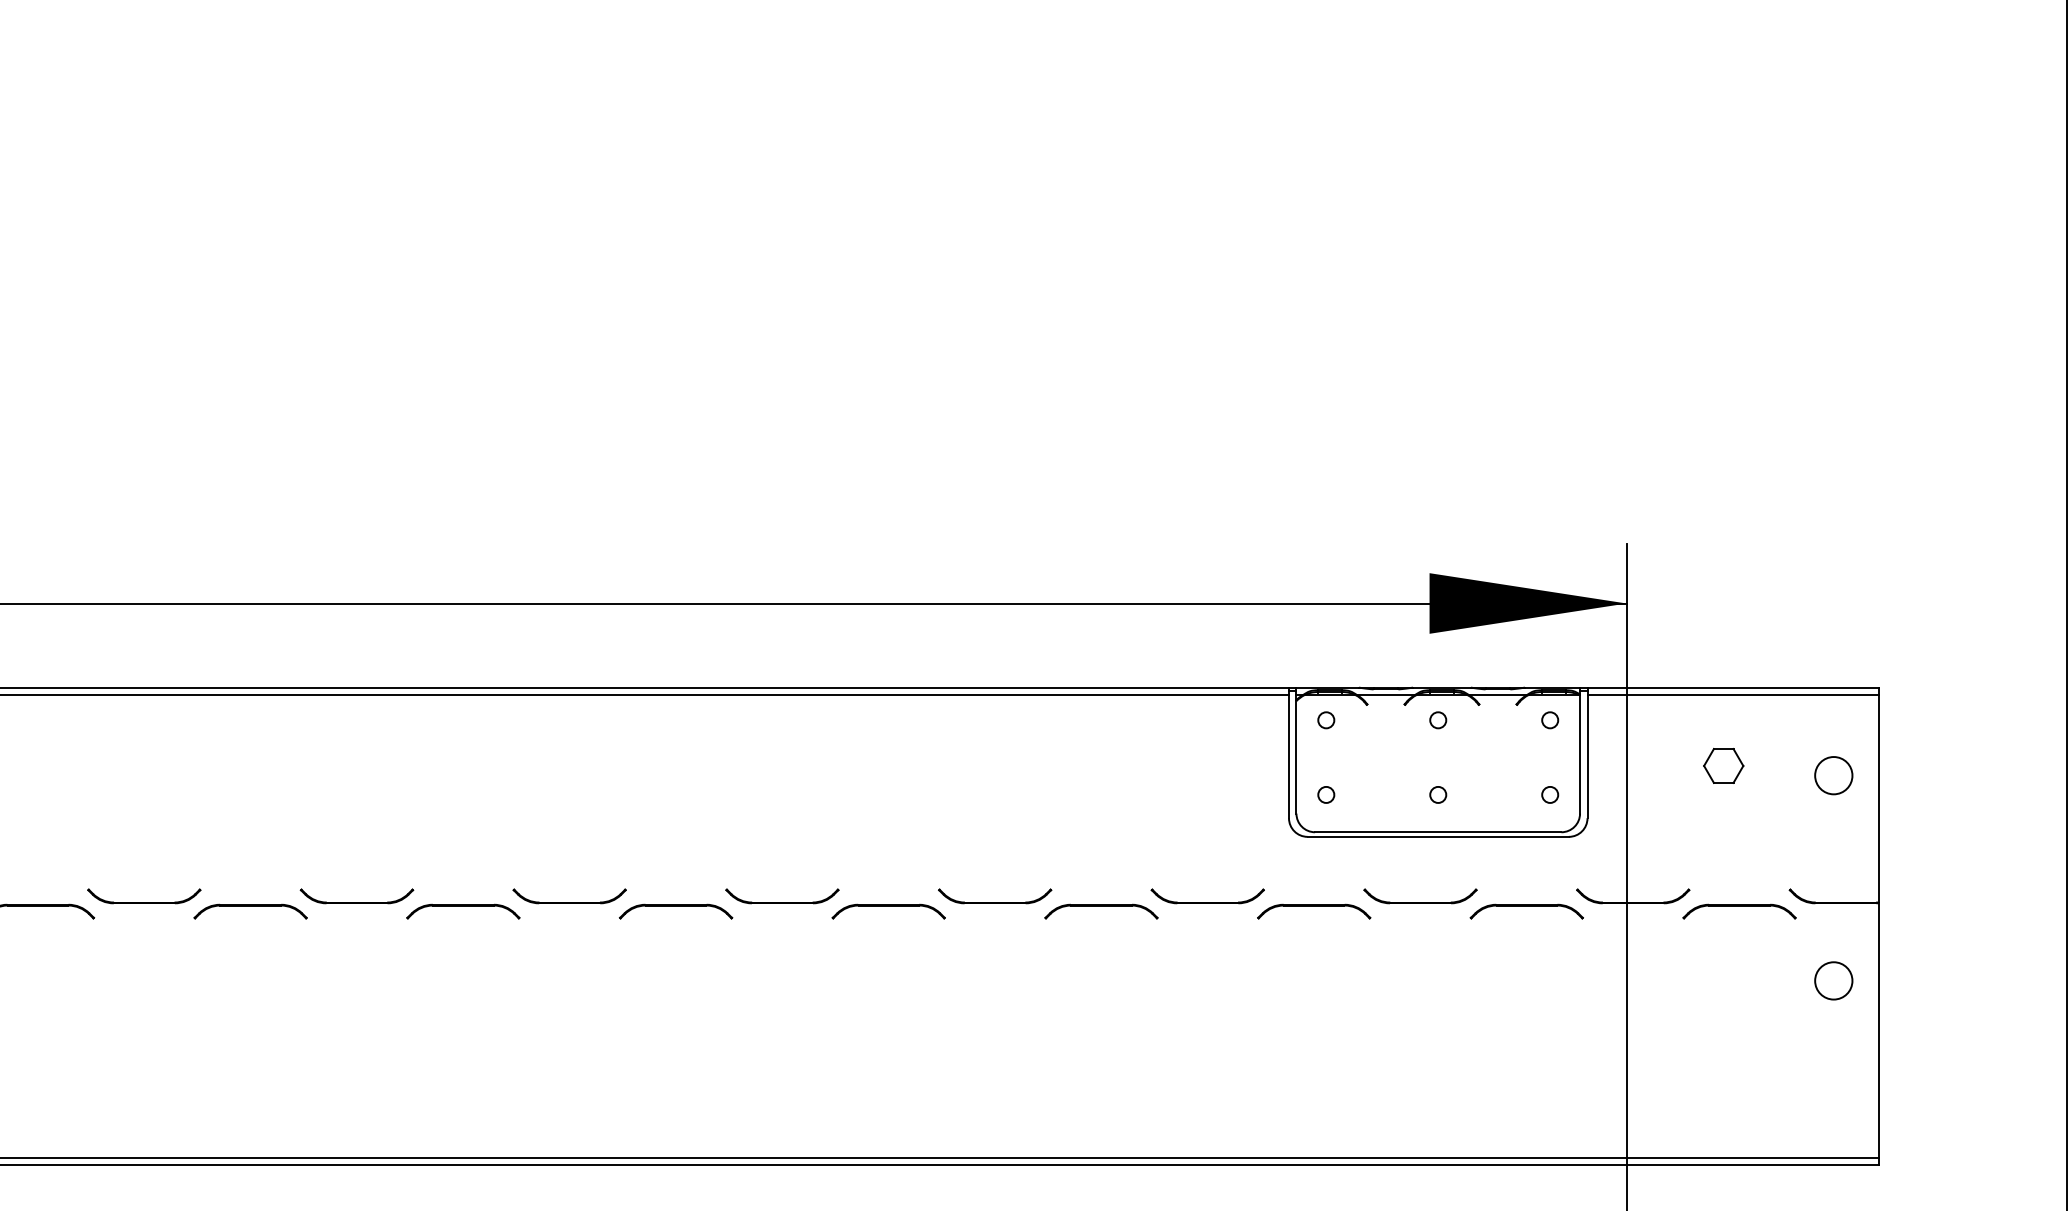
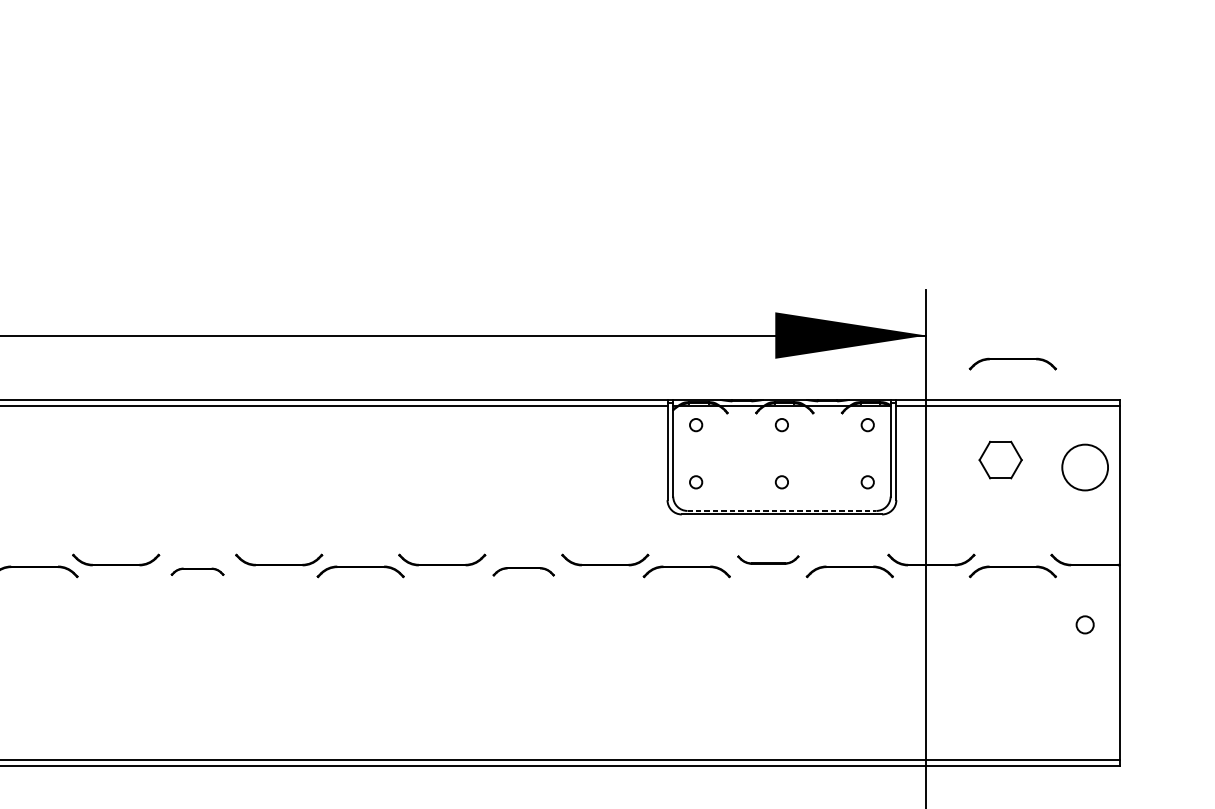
part: (1739, 640) -> (1012, 363), added
part: (1723, 765) -> (1000, 459), size x1.4
circle: (1833, 775) -> (1084, 467), size x1.6
line: (1438, 832) -> (782, 511), solid -> dashed
part: (1420, 896) -> (768, 560), size x0.7
part: (675, 911) -> (197, 571), size x0.6
part: (1101, 911) -> (523, 571), size x0.7
circle: (1833, 980) -> (1084, 624), size x0.6

